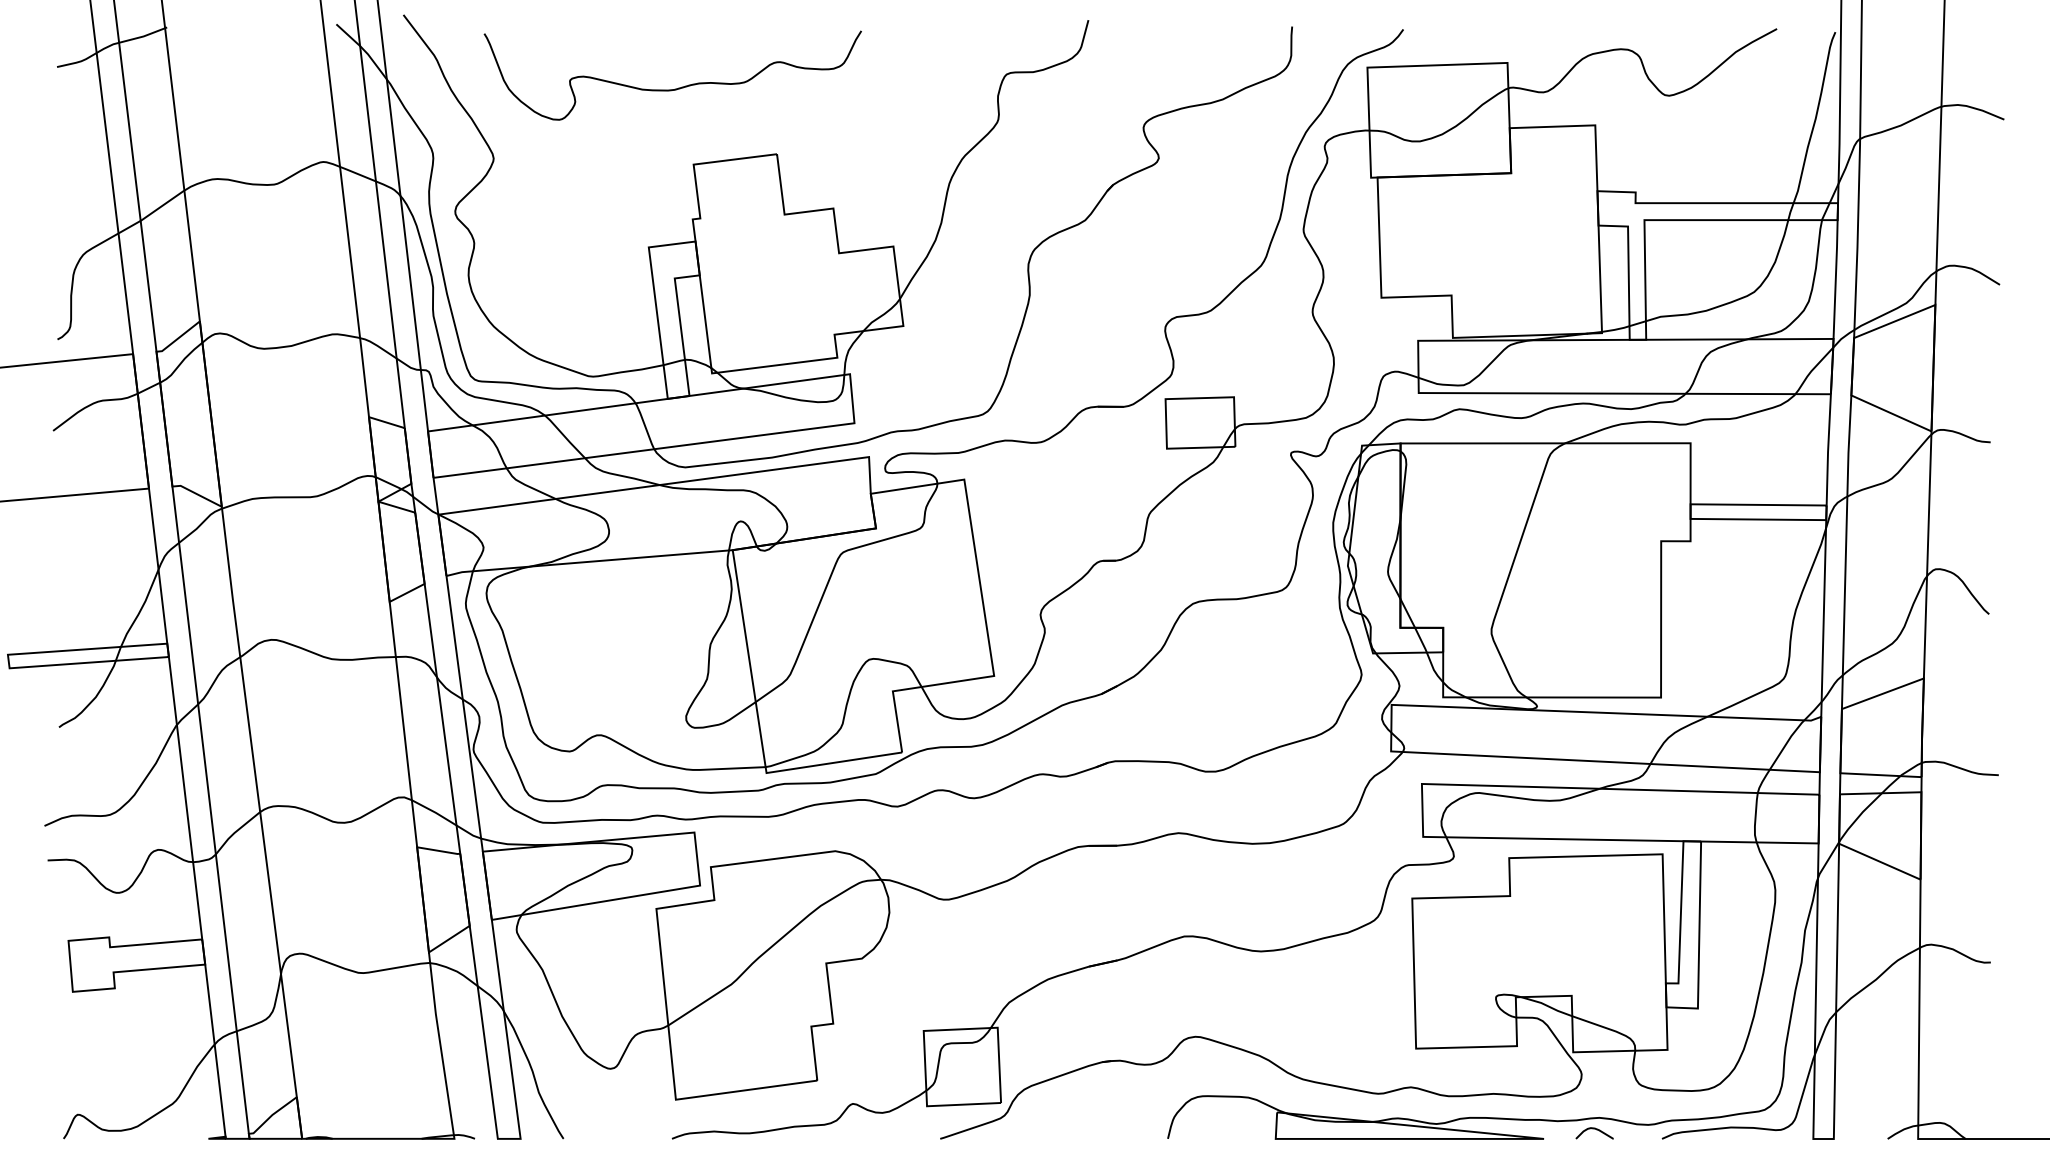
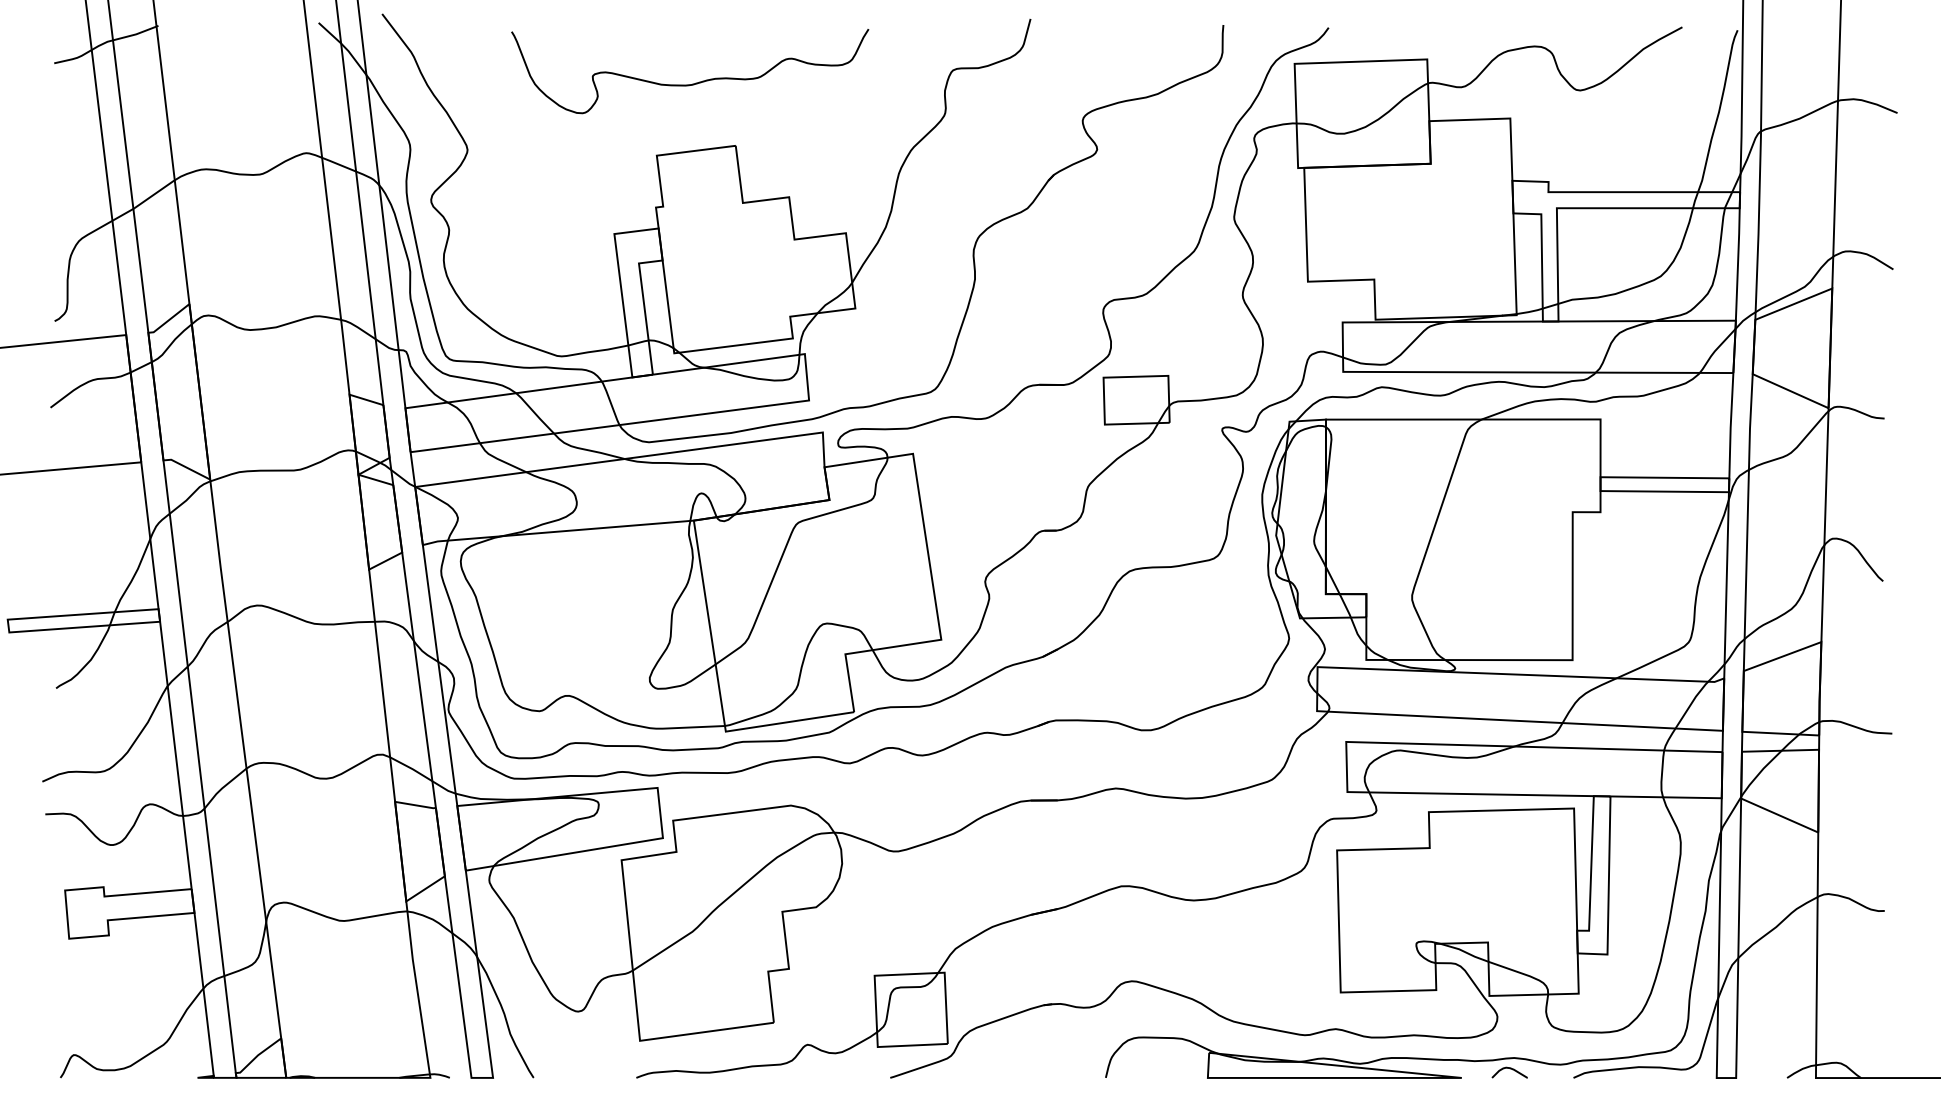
curve: (675, 88) -> (692, 83), moved

